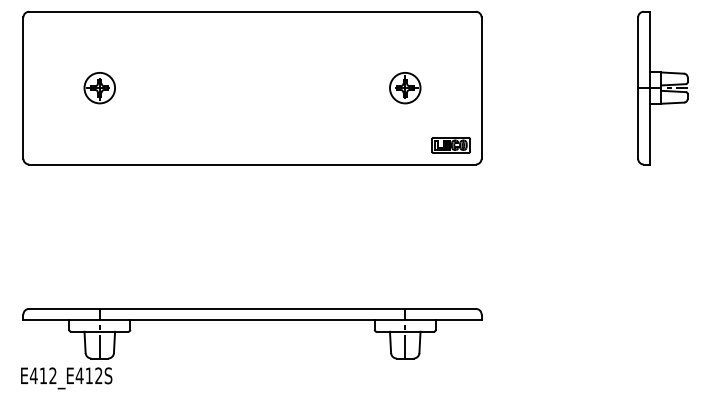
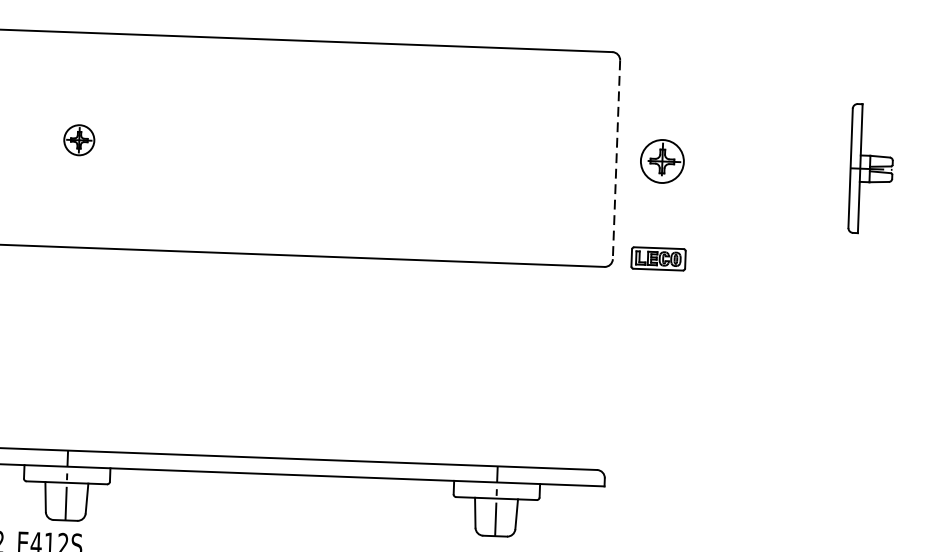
part: (662, 87) -> (870, 168), size x0.6
part: (99, 88) -> (79, 140), size x0.7
part: (405, 88) -> (662, 162), moved
line: (481, 88) -> (616, 160), solid -> dashed
part: (450, 145) -> (657, 259), moved

